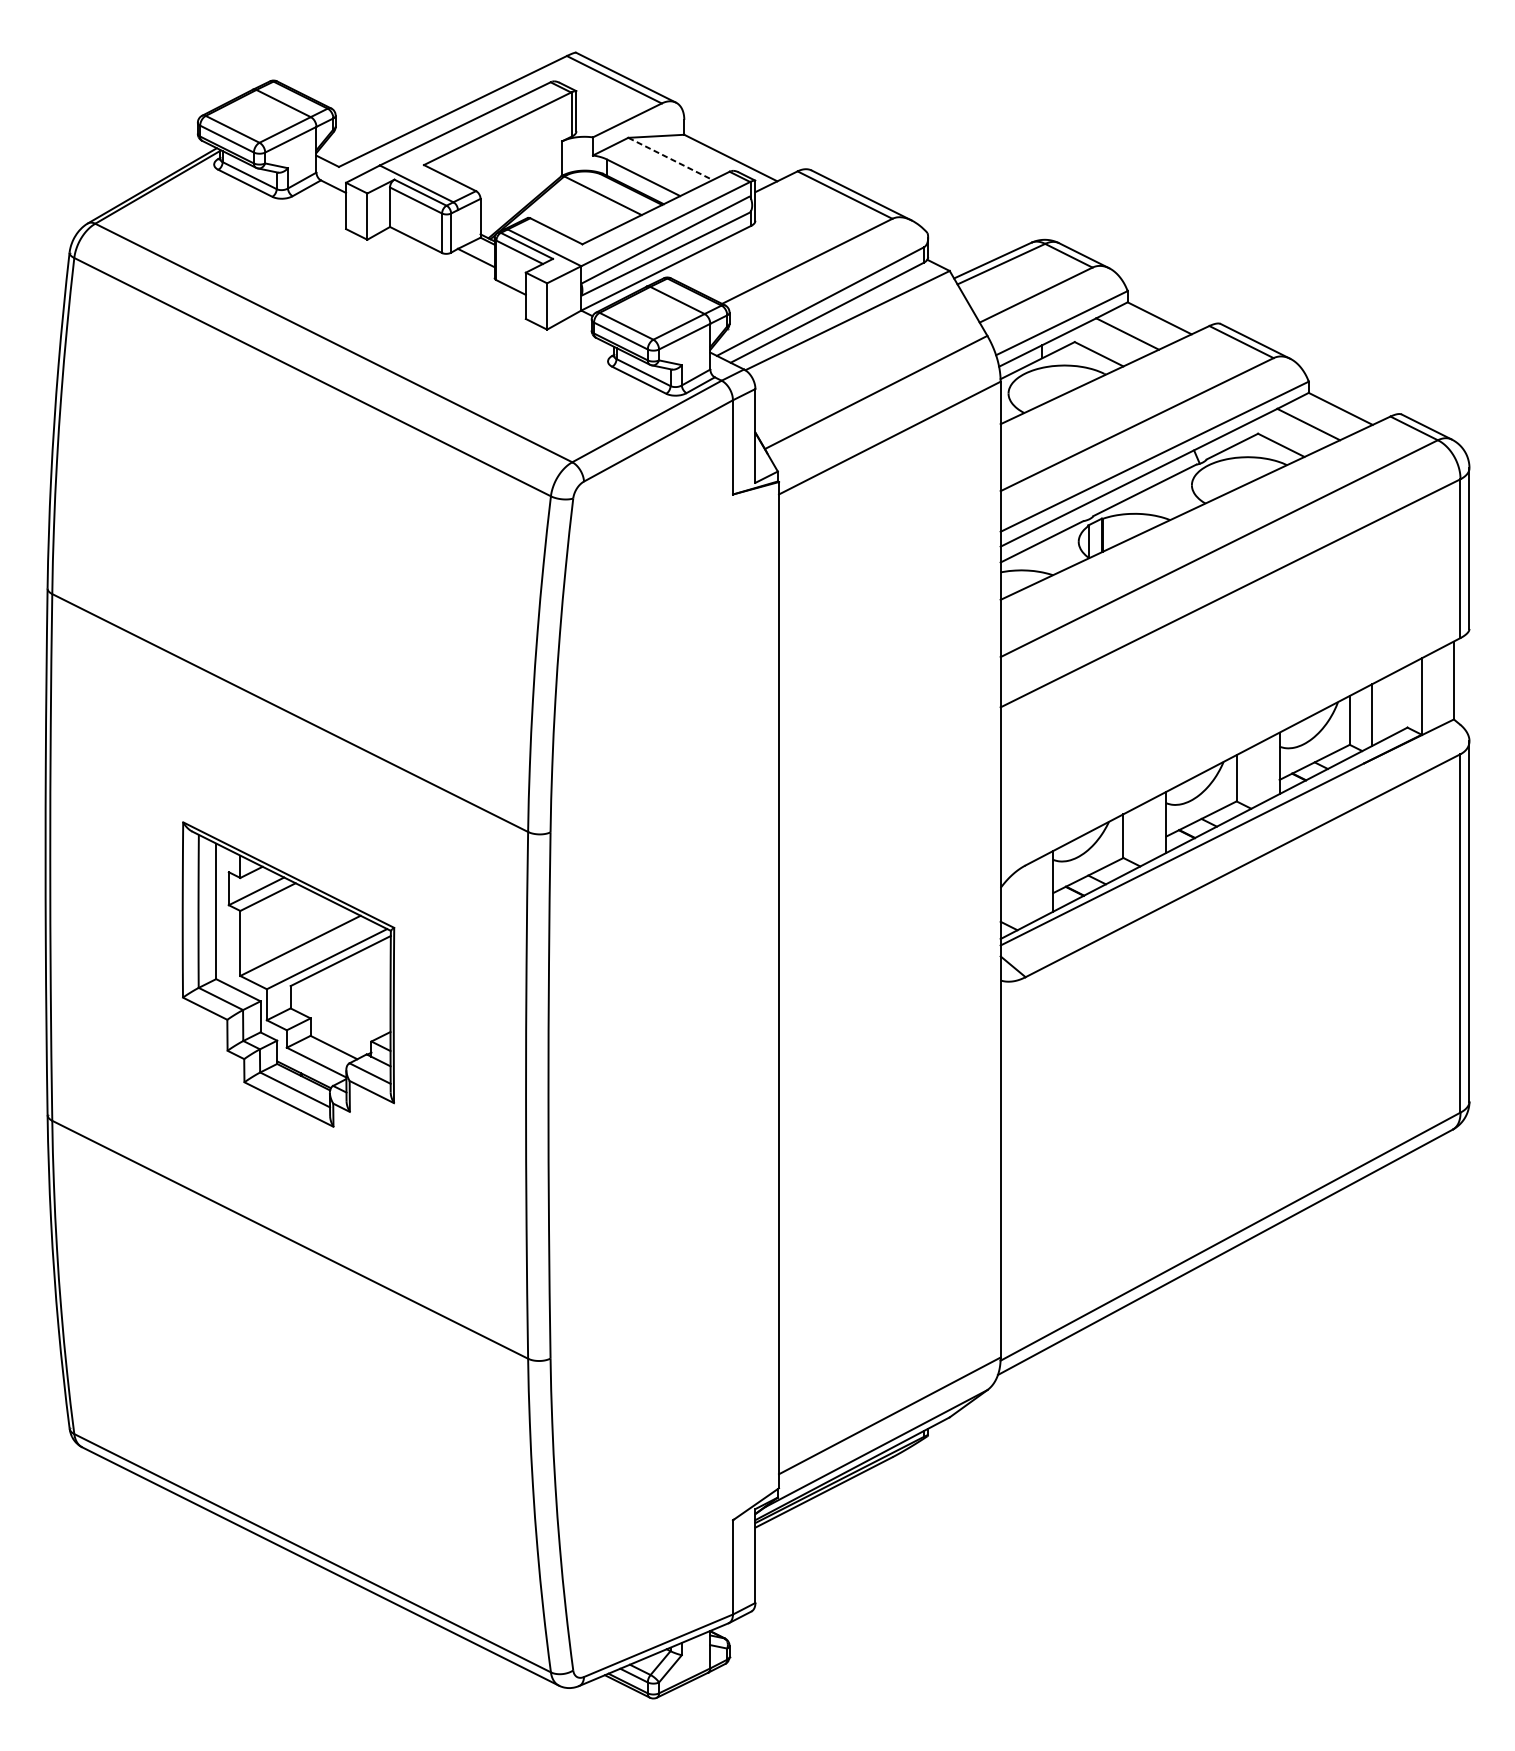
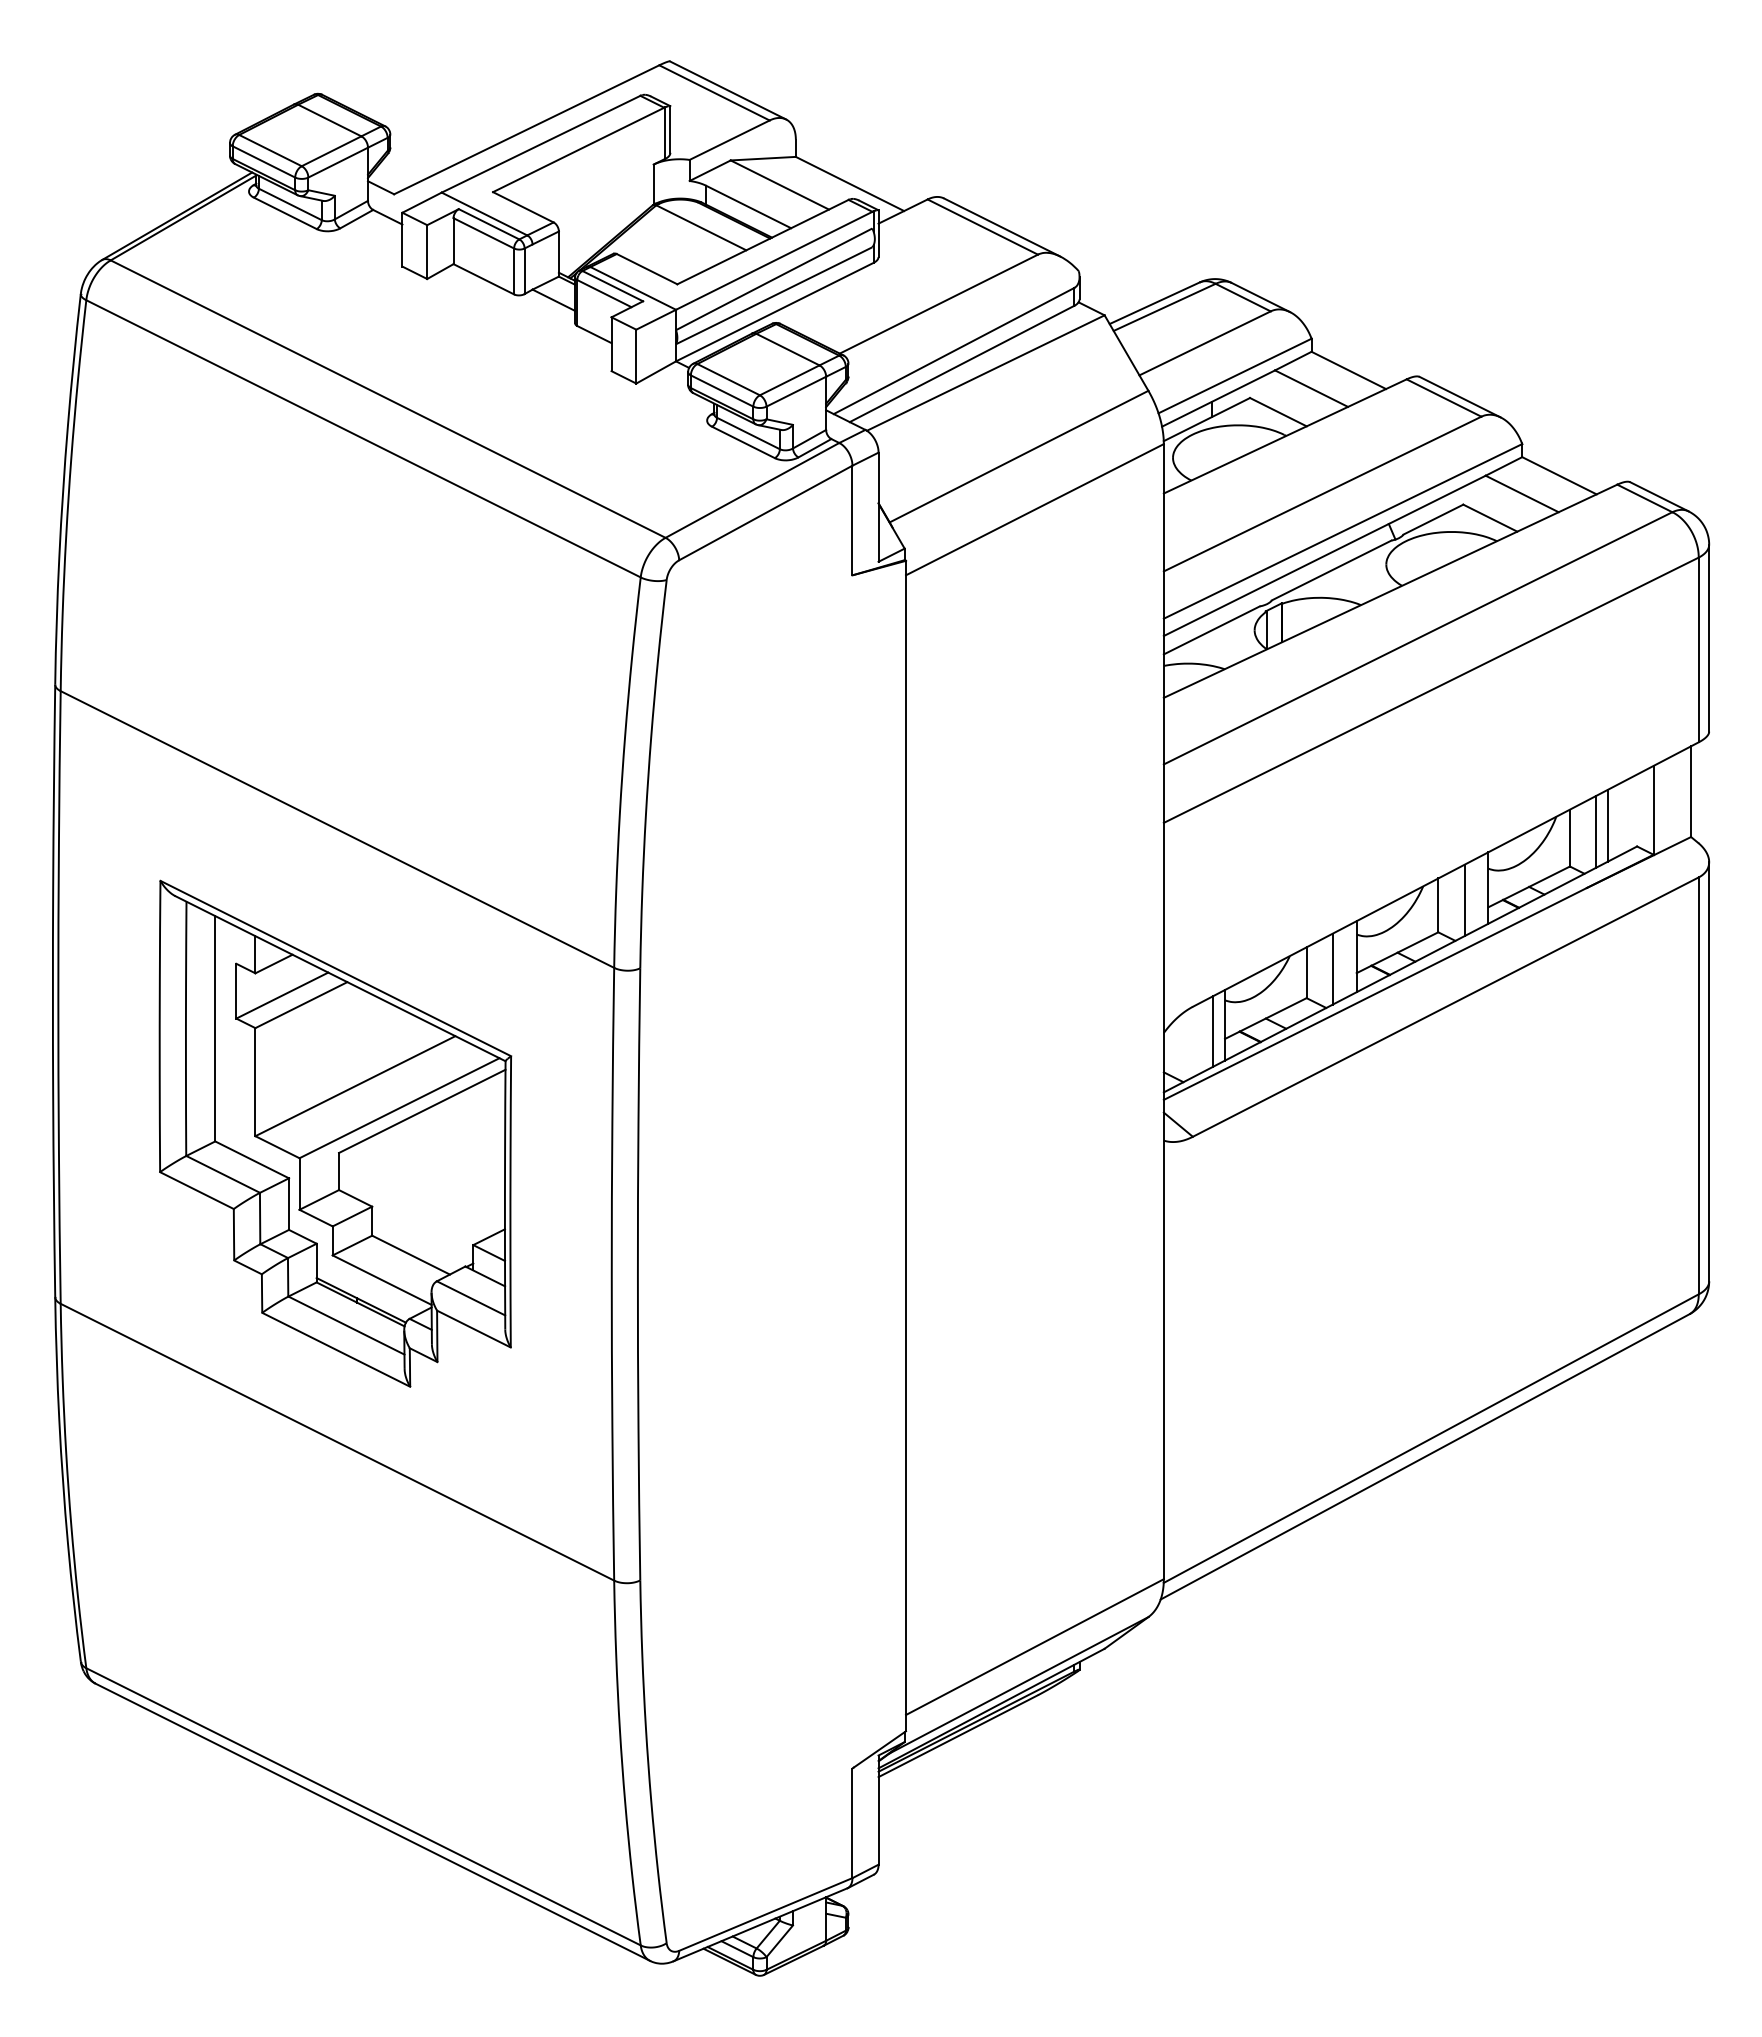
line: (670, 159) -> (779, 185), dashed -> solid
line: (1382, 709) -> (1608, 825), added
line: (1259, 774) -> (1464, 900), added
line: (1146, 832) -> (1333, 968), added
line: (1043, 886) -> (1213, 1031), added
part: (288, 974) -> (335, 1133), size x1.43

